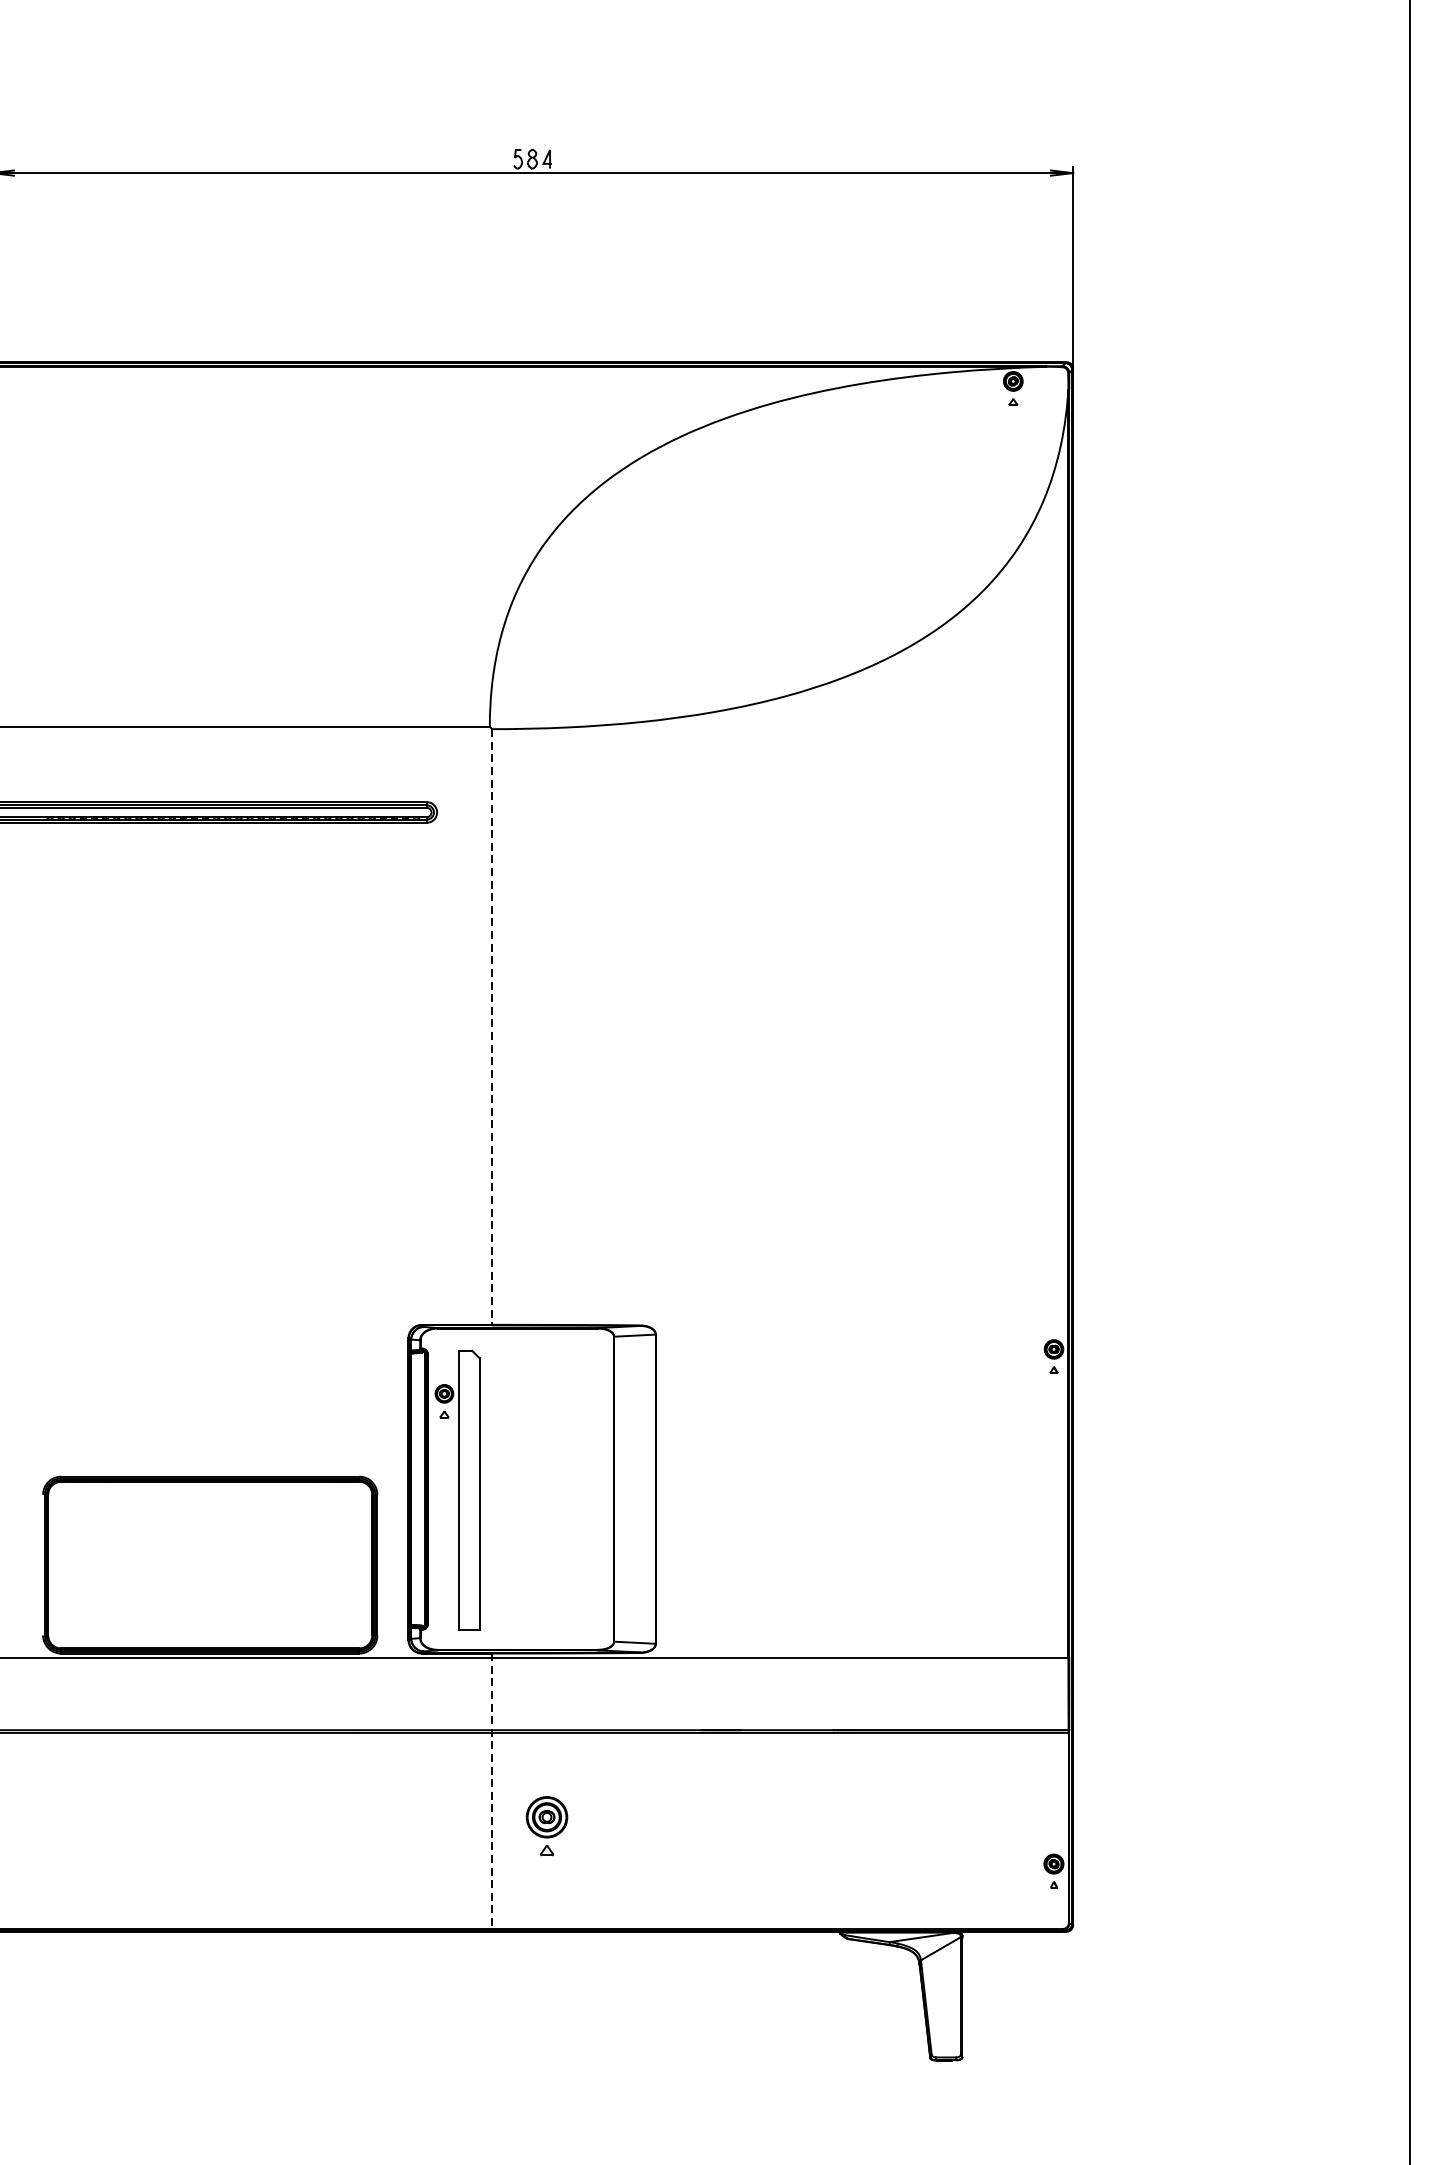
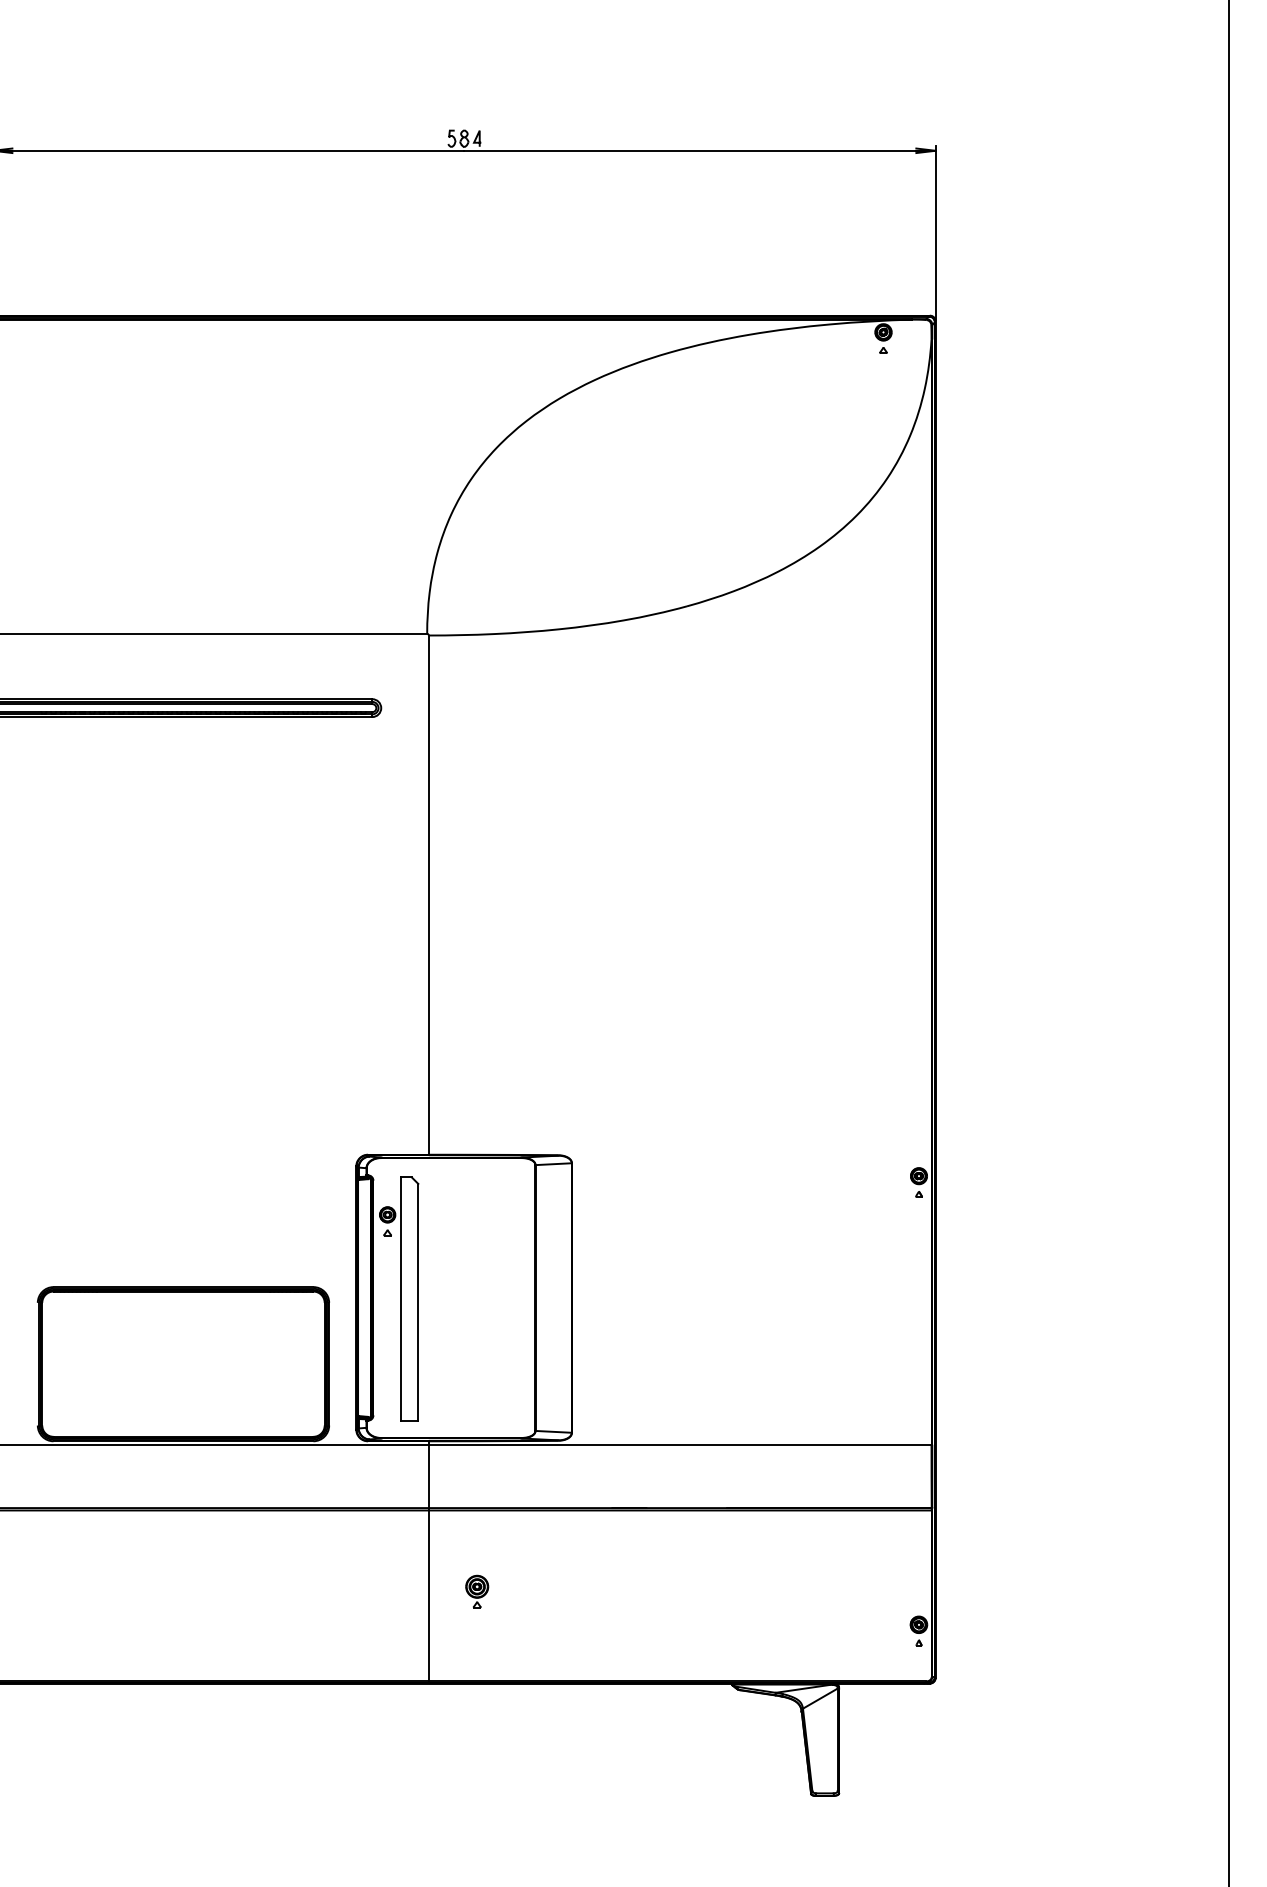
line: (491, 1027) -> (428, 895), dashed -> solid
line: (491, 1792) -> (428, 1562), dashed -> solid
part: (547, 1825) -> (477, 1591), size x0.62

